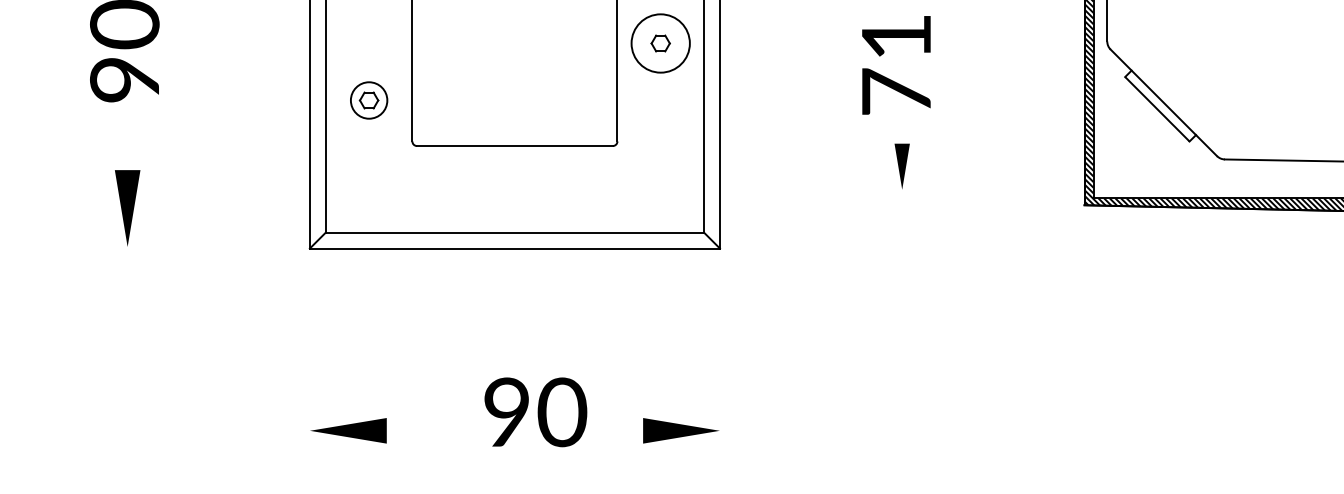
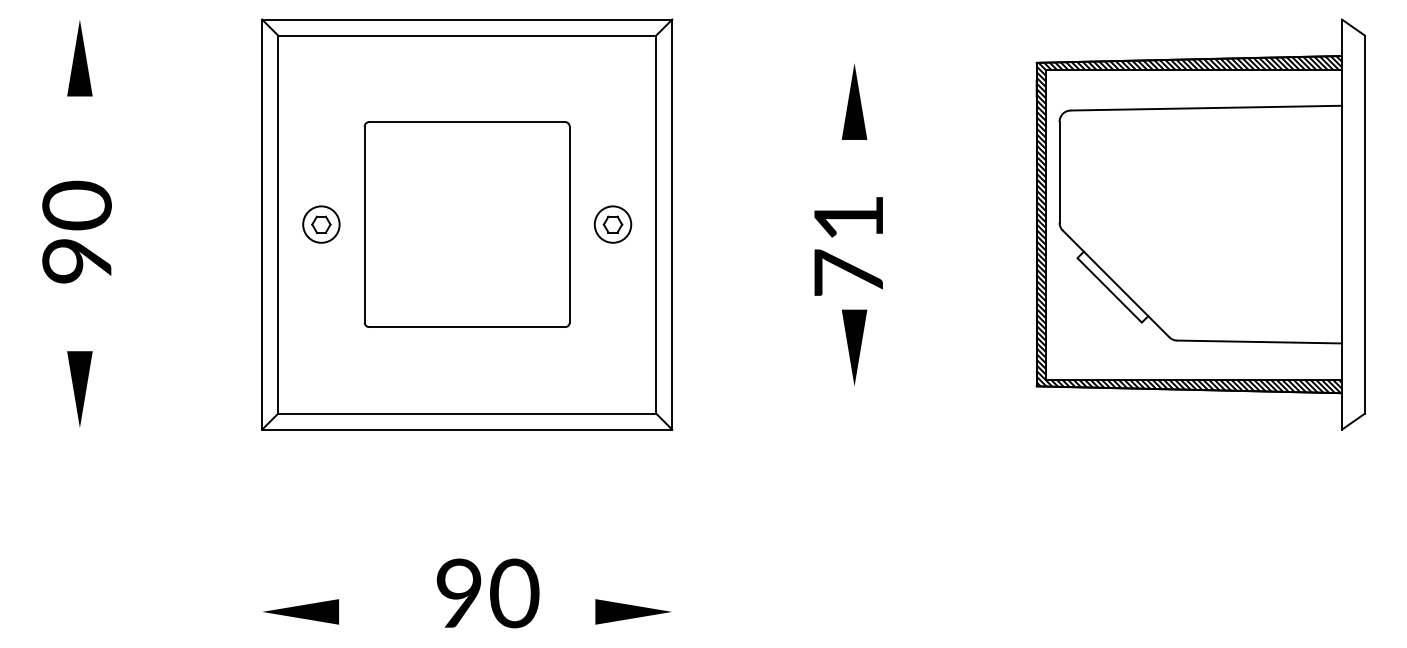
circle: (660, 43) -> (612, 224), size x0.62
part: (369, 100) -> (321, 224), moved
part: (902, 166) -> (854, 347), size x1.67

